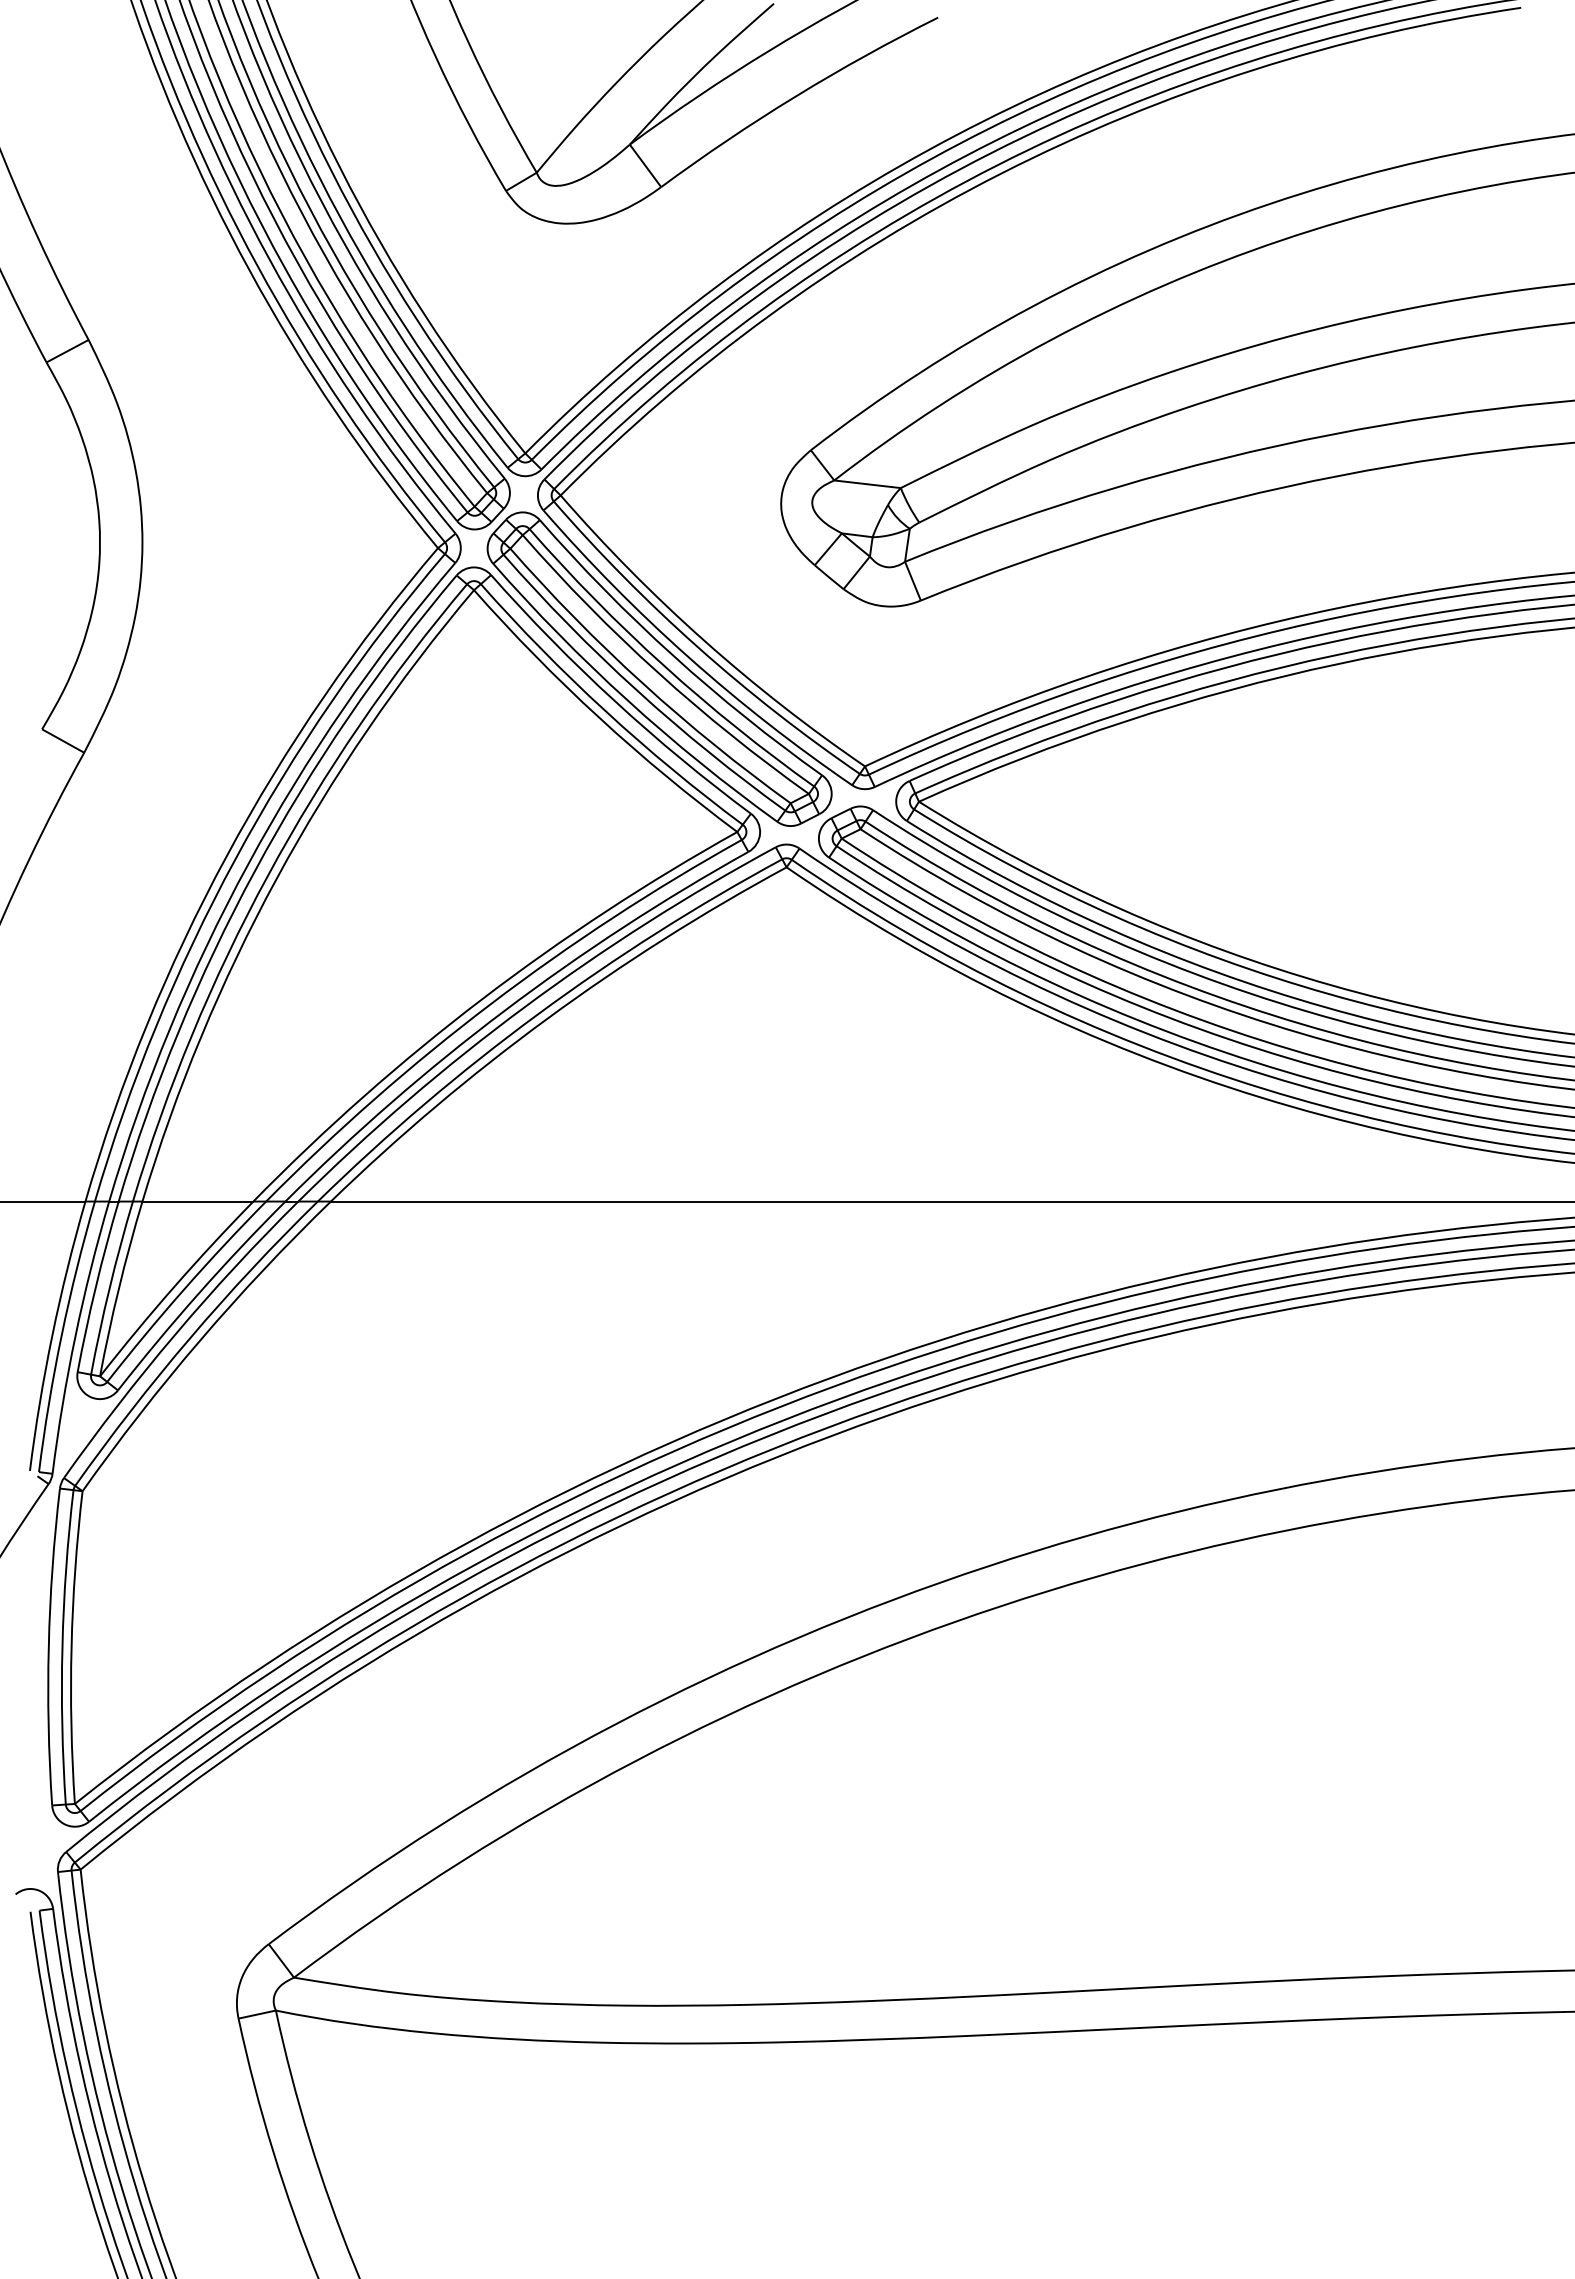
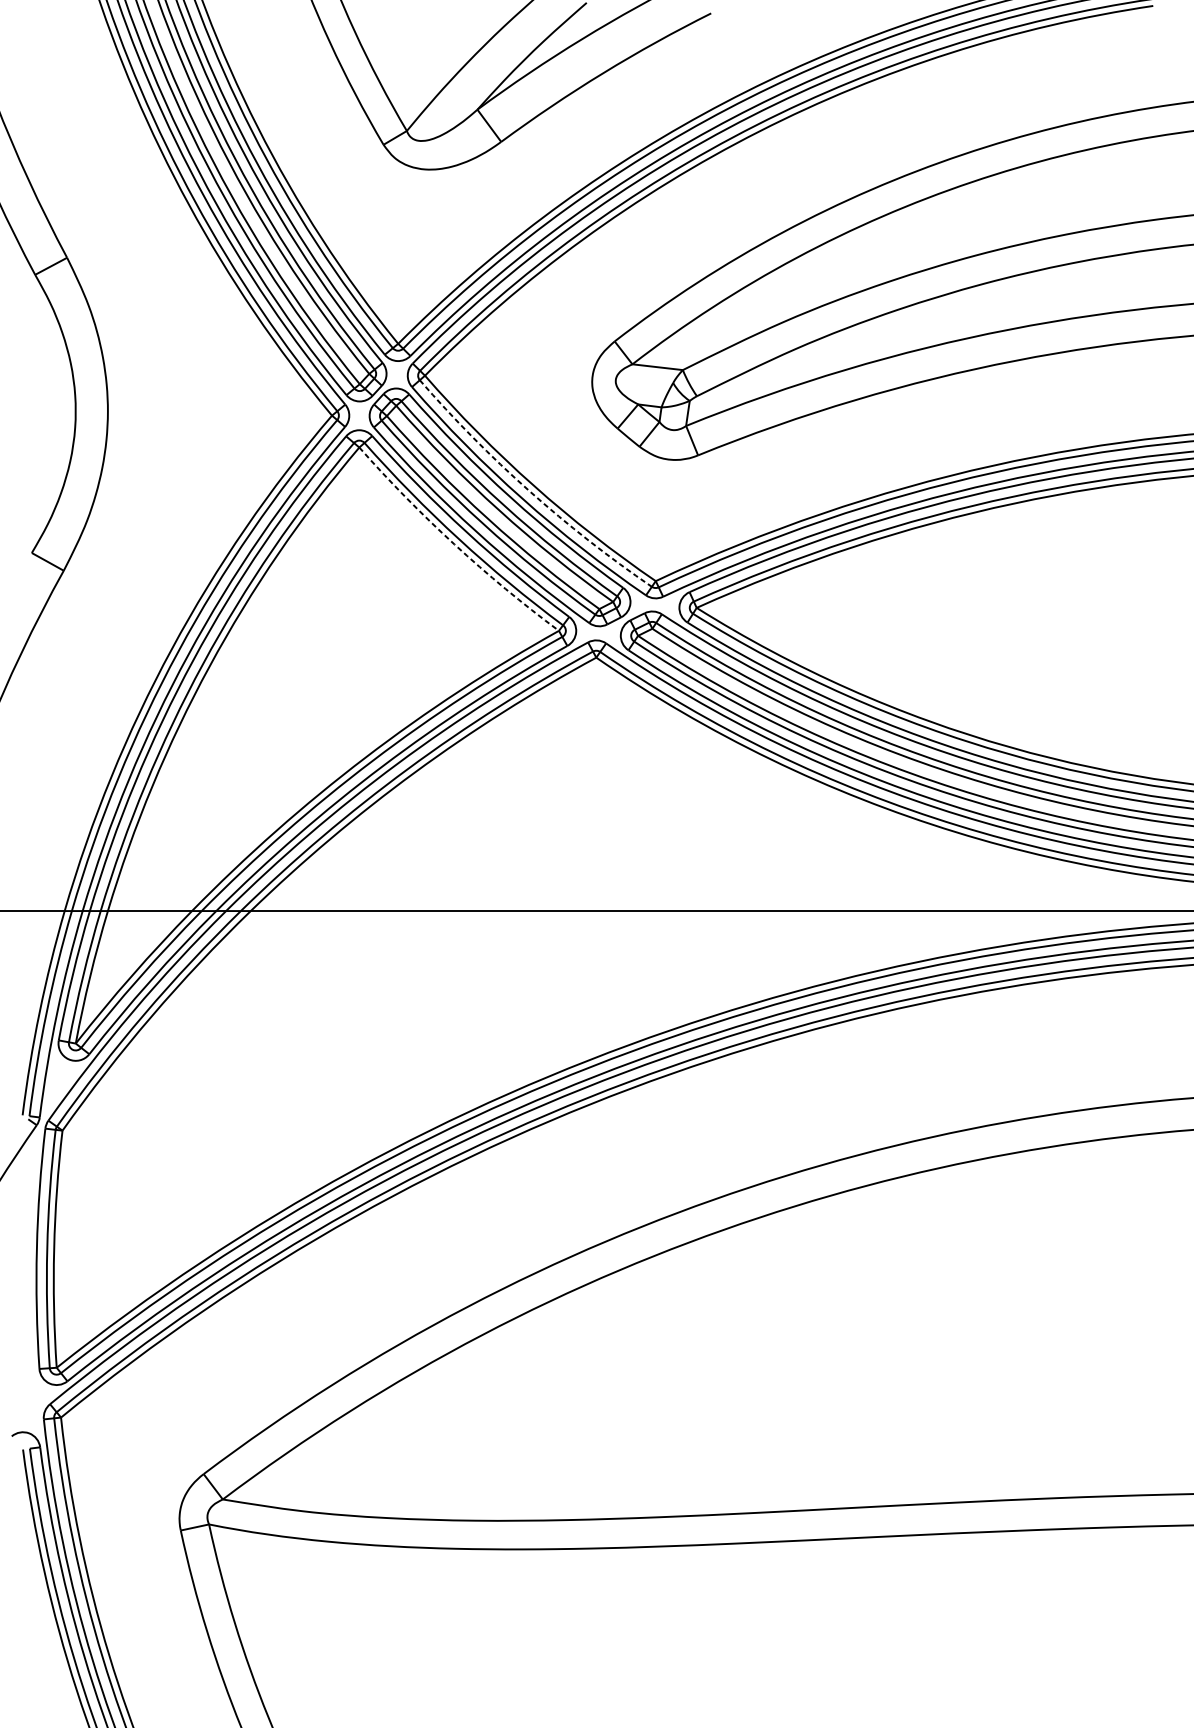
arc: (698, 647) -> (529, 490), solid -> dashed
arc: (599, 717) -> (454, 544), solid -> dashed

